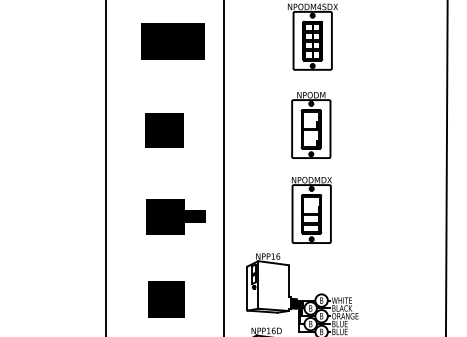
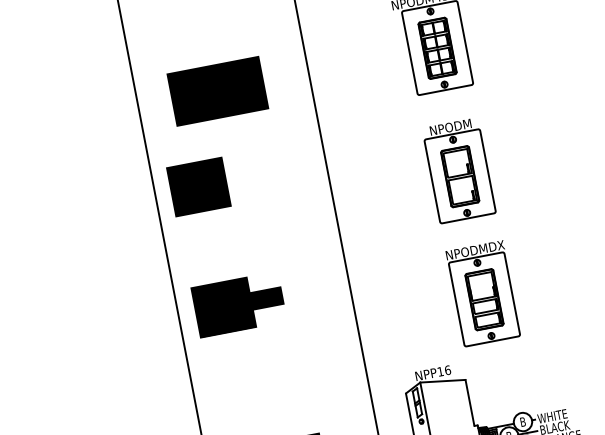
text: (172, 41) -> (217, 91), moved
text: (164, 130) -> (199, 186), moved
text: (175, 216) -> (238, 303), moved

